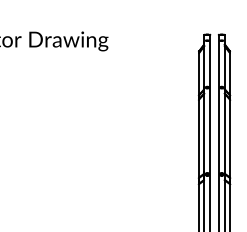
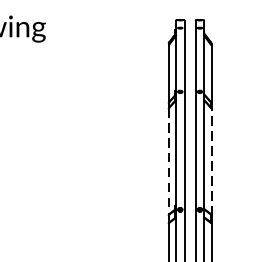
line: (230, 138) -> (211, 161), solid -> dashed
line: (198, 139) -> (168, 162), solid -> dashed

